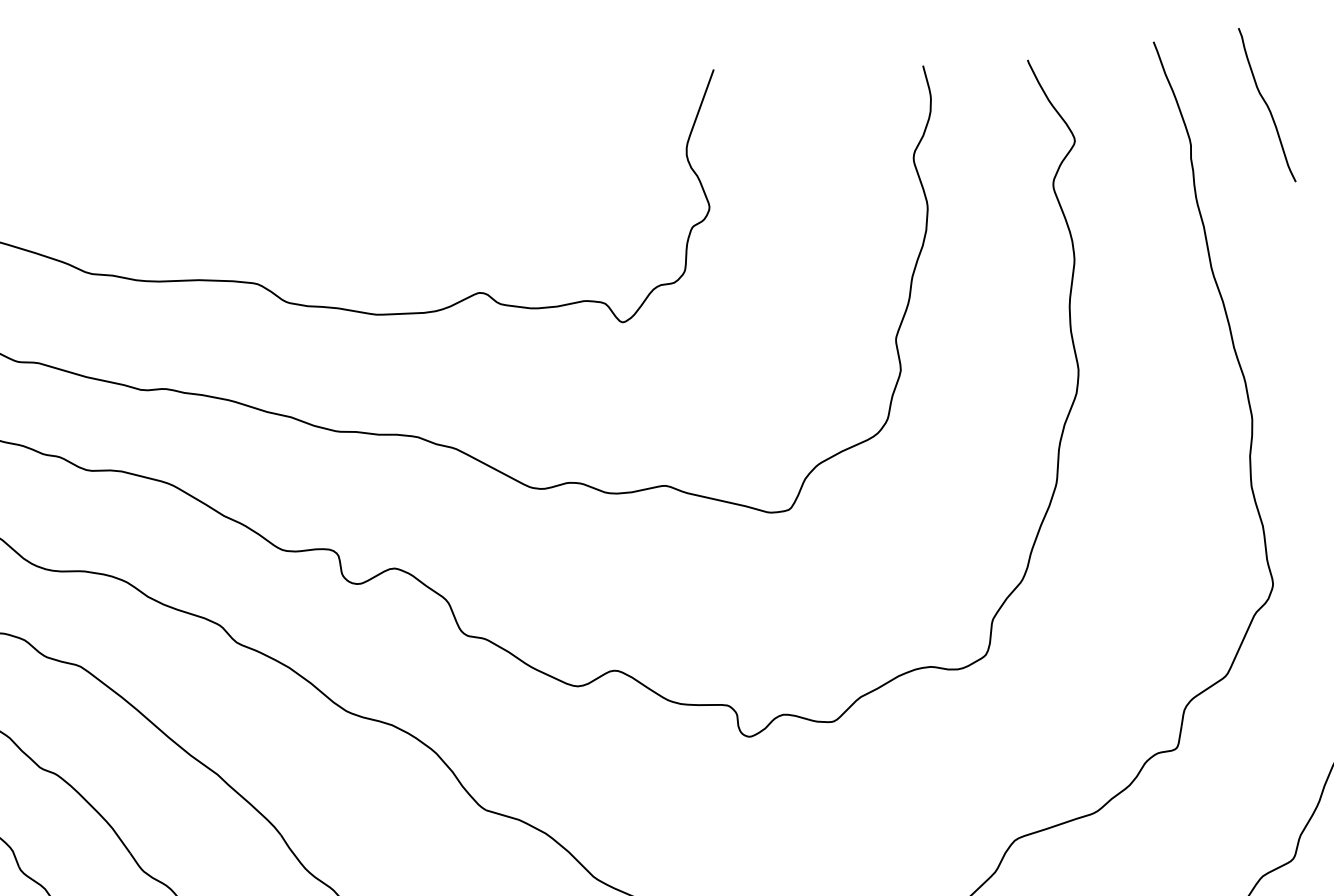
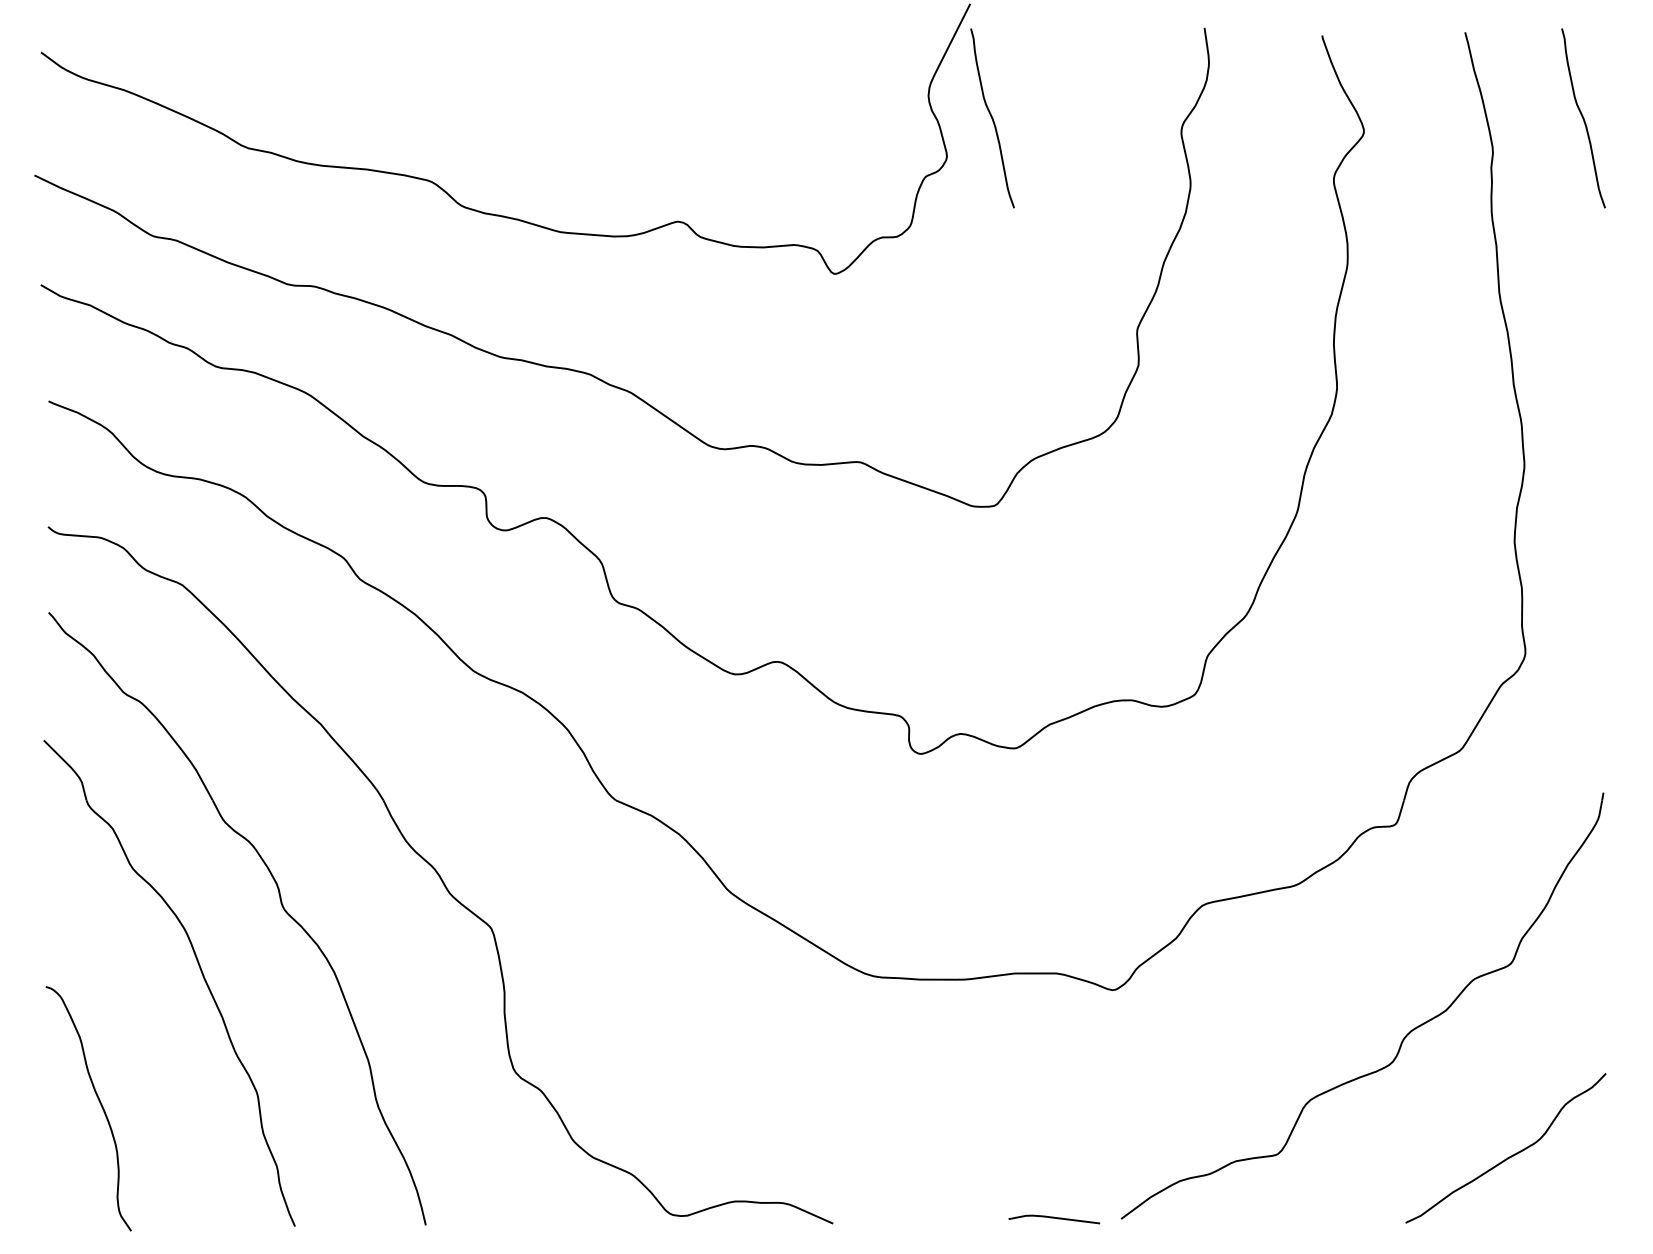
curve: (745, 168) -> (992, 118), added

